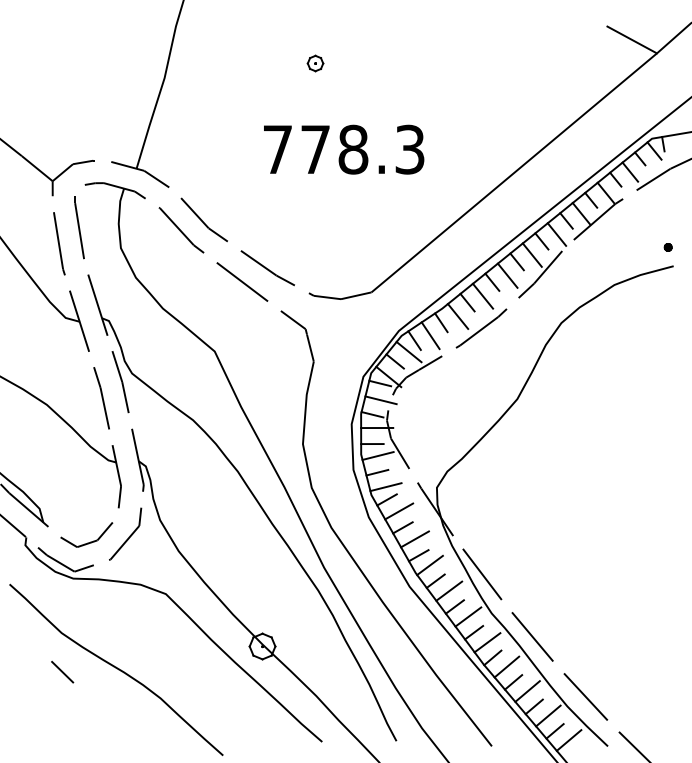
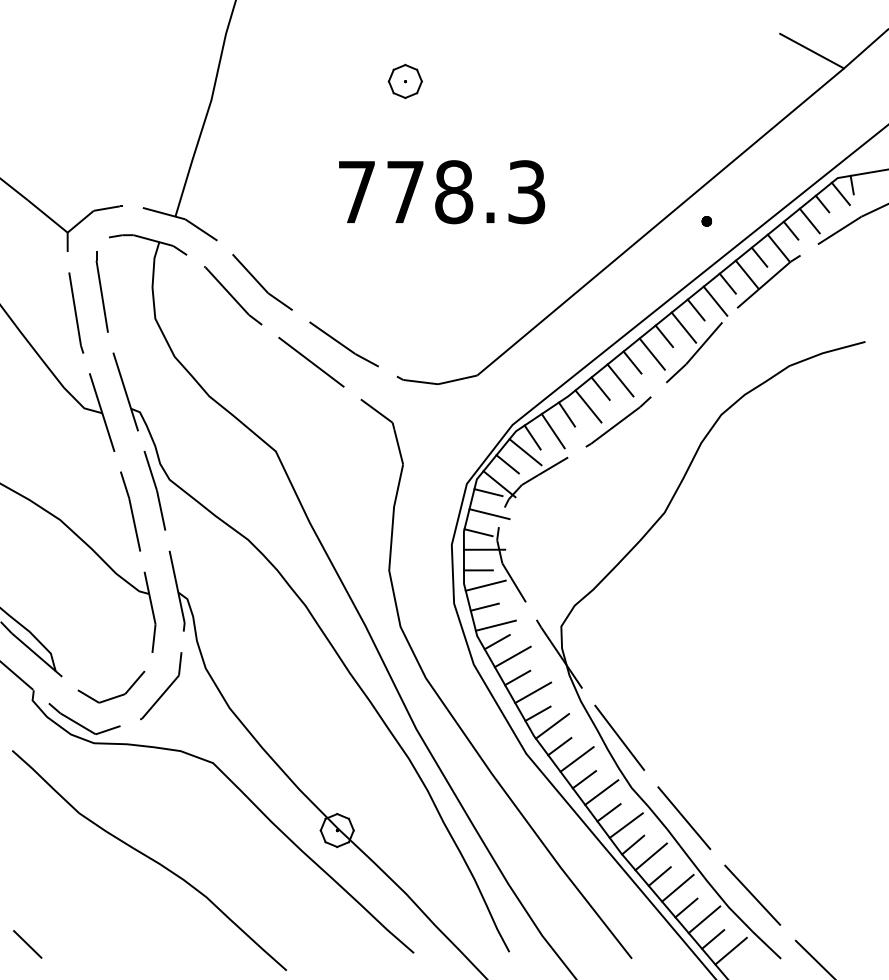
part: (315, 63) -> (405, 81), size x1.67
part: (667, 247) -> (705, 221), moved
line: (62, 671) -> (27, 943), moved

